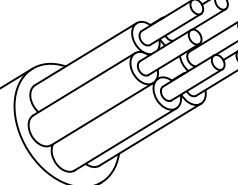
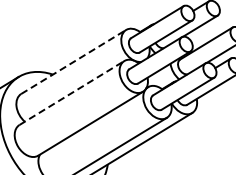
line: (85, 54) -> (73, 62), solid -> dashed
line: (84, 84) -> (72, 93), solid -> dashed

